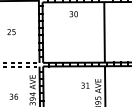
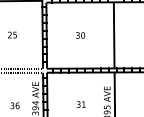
text: (73, 14) -> (80, 35), moved
text: (84, 85) -> (80, 104), moved

